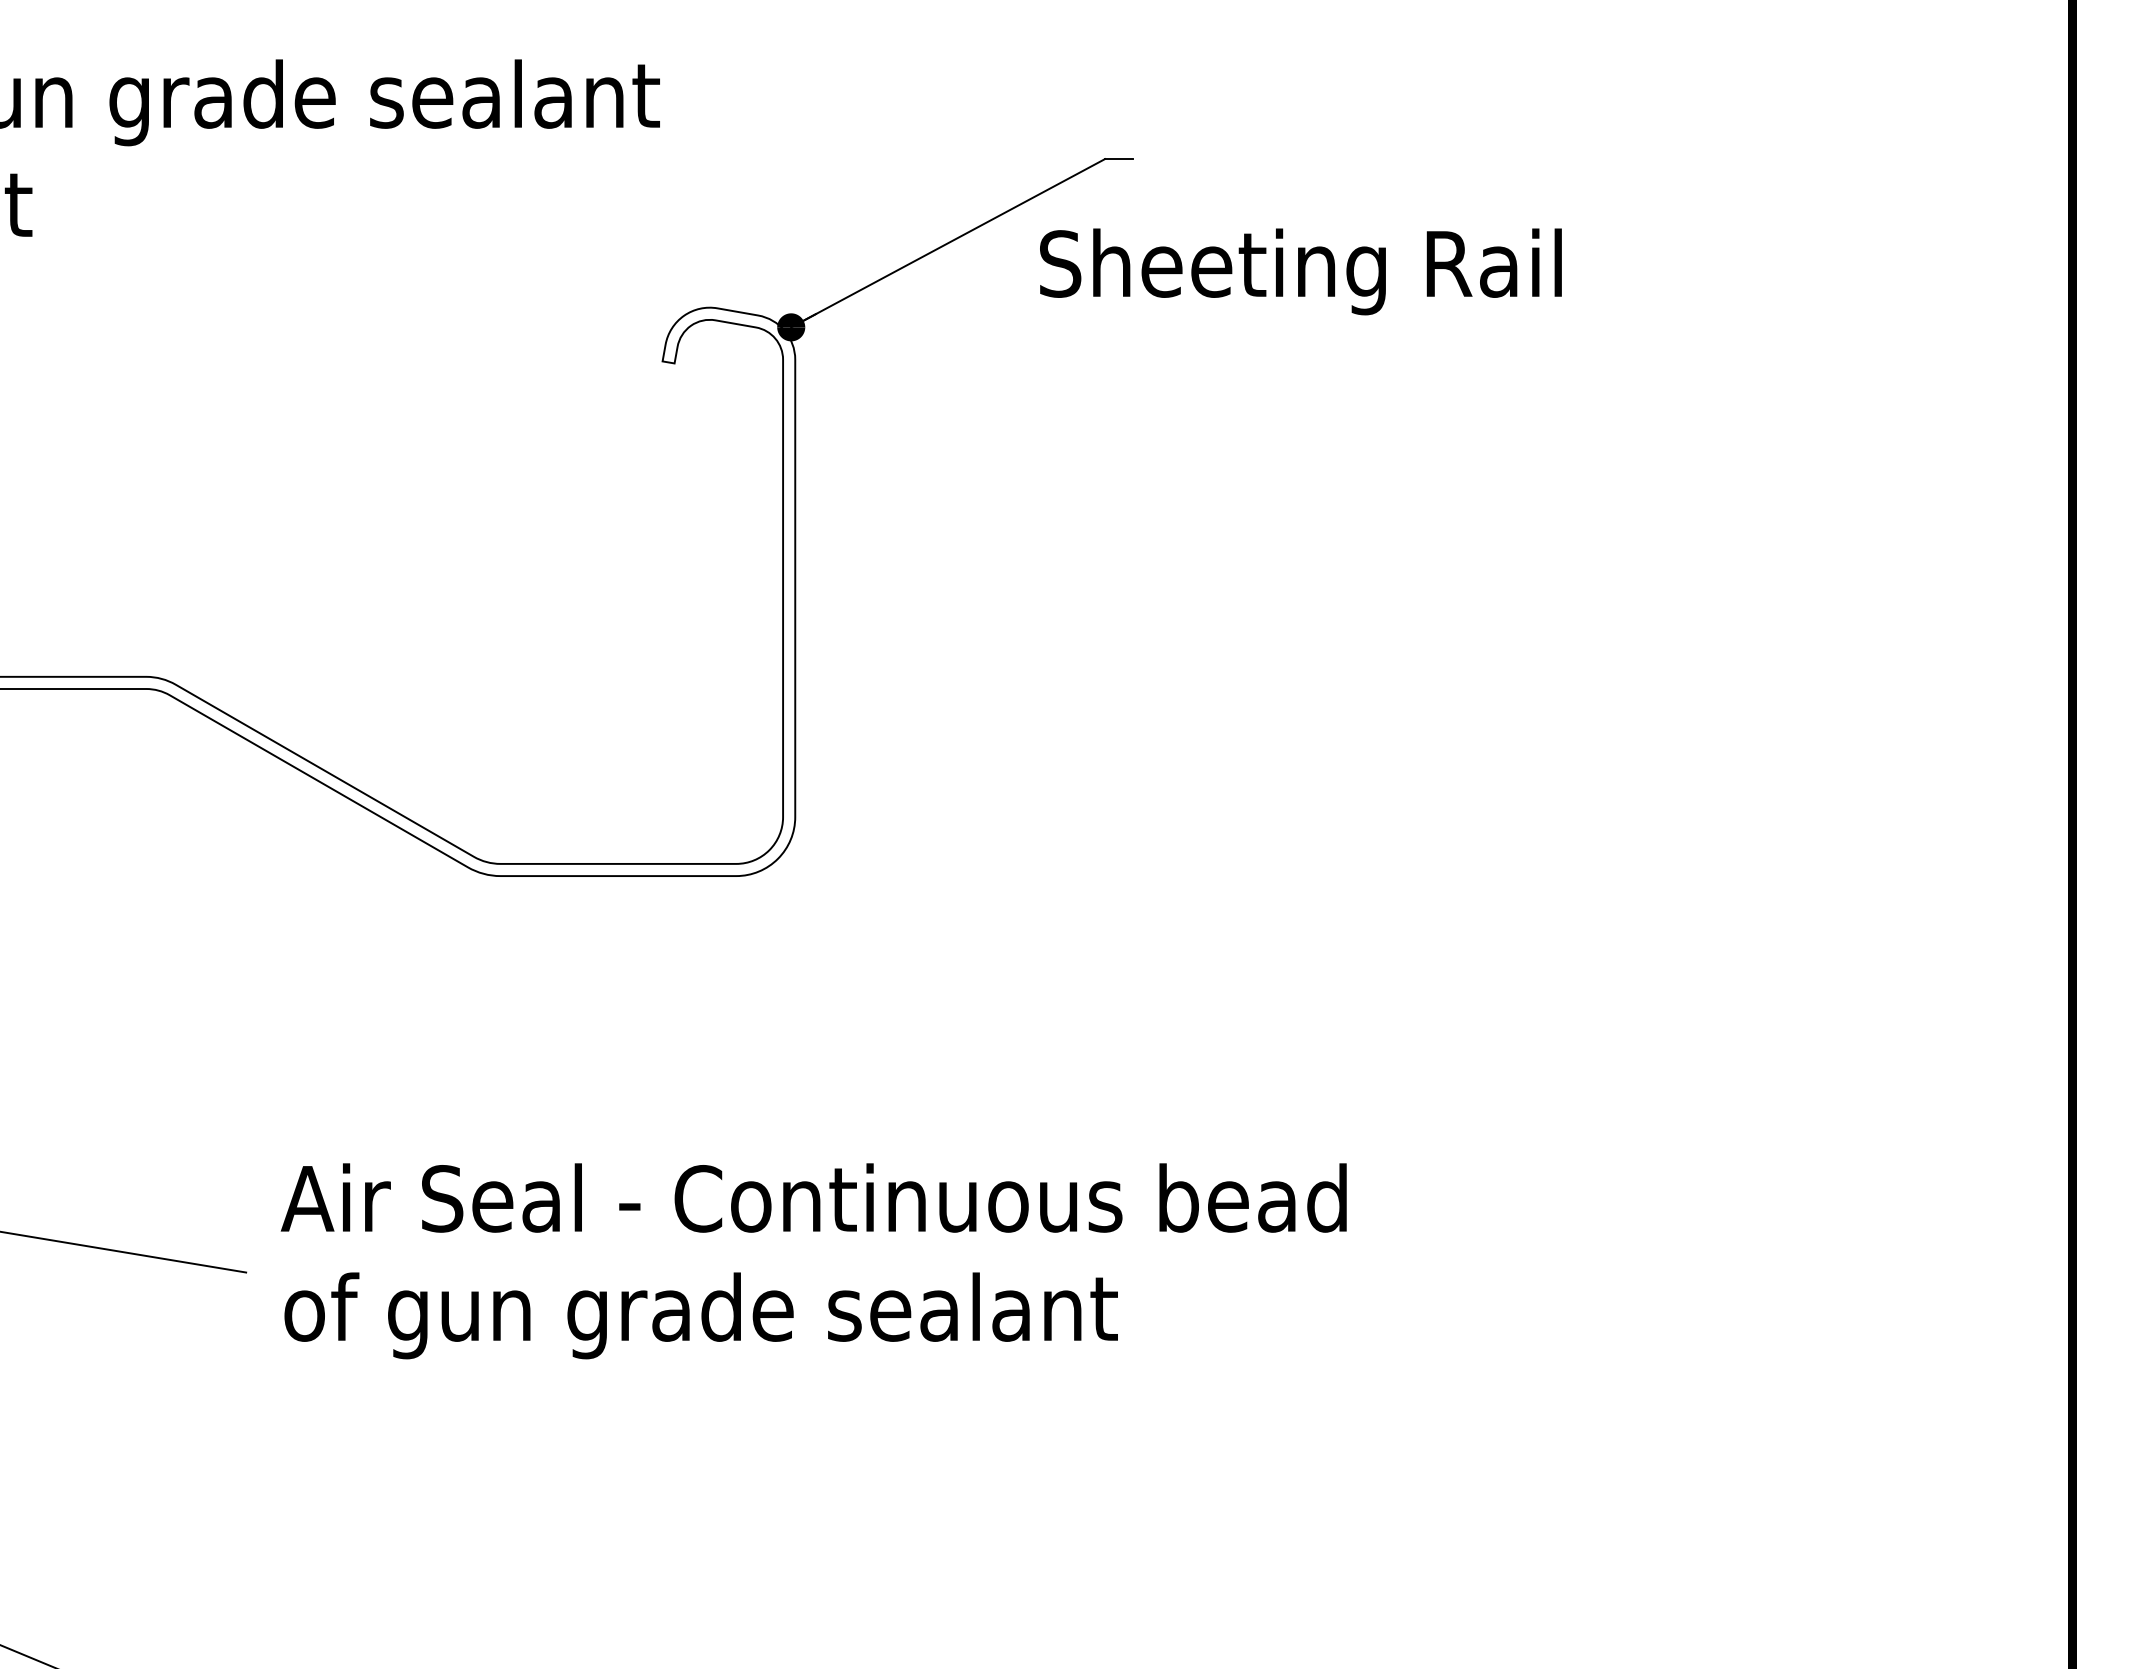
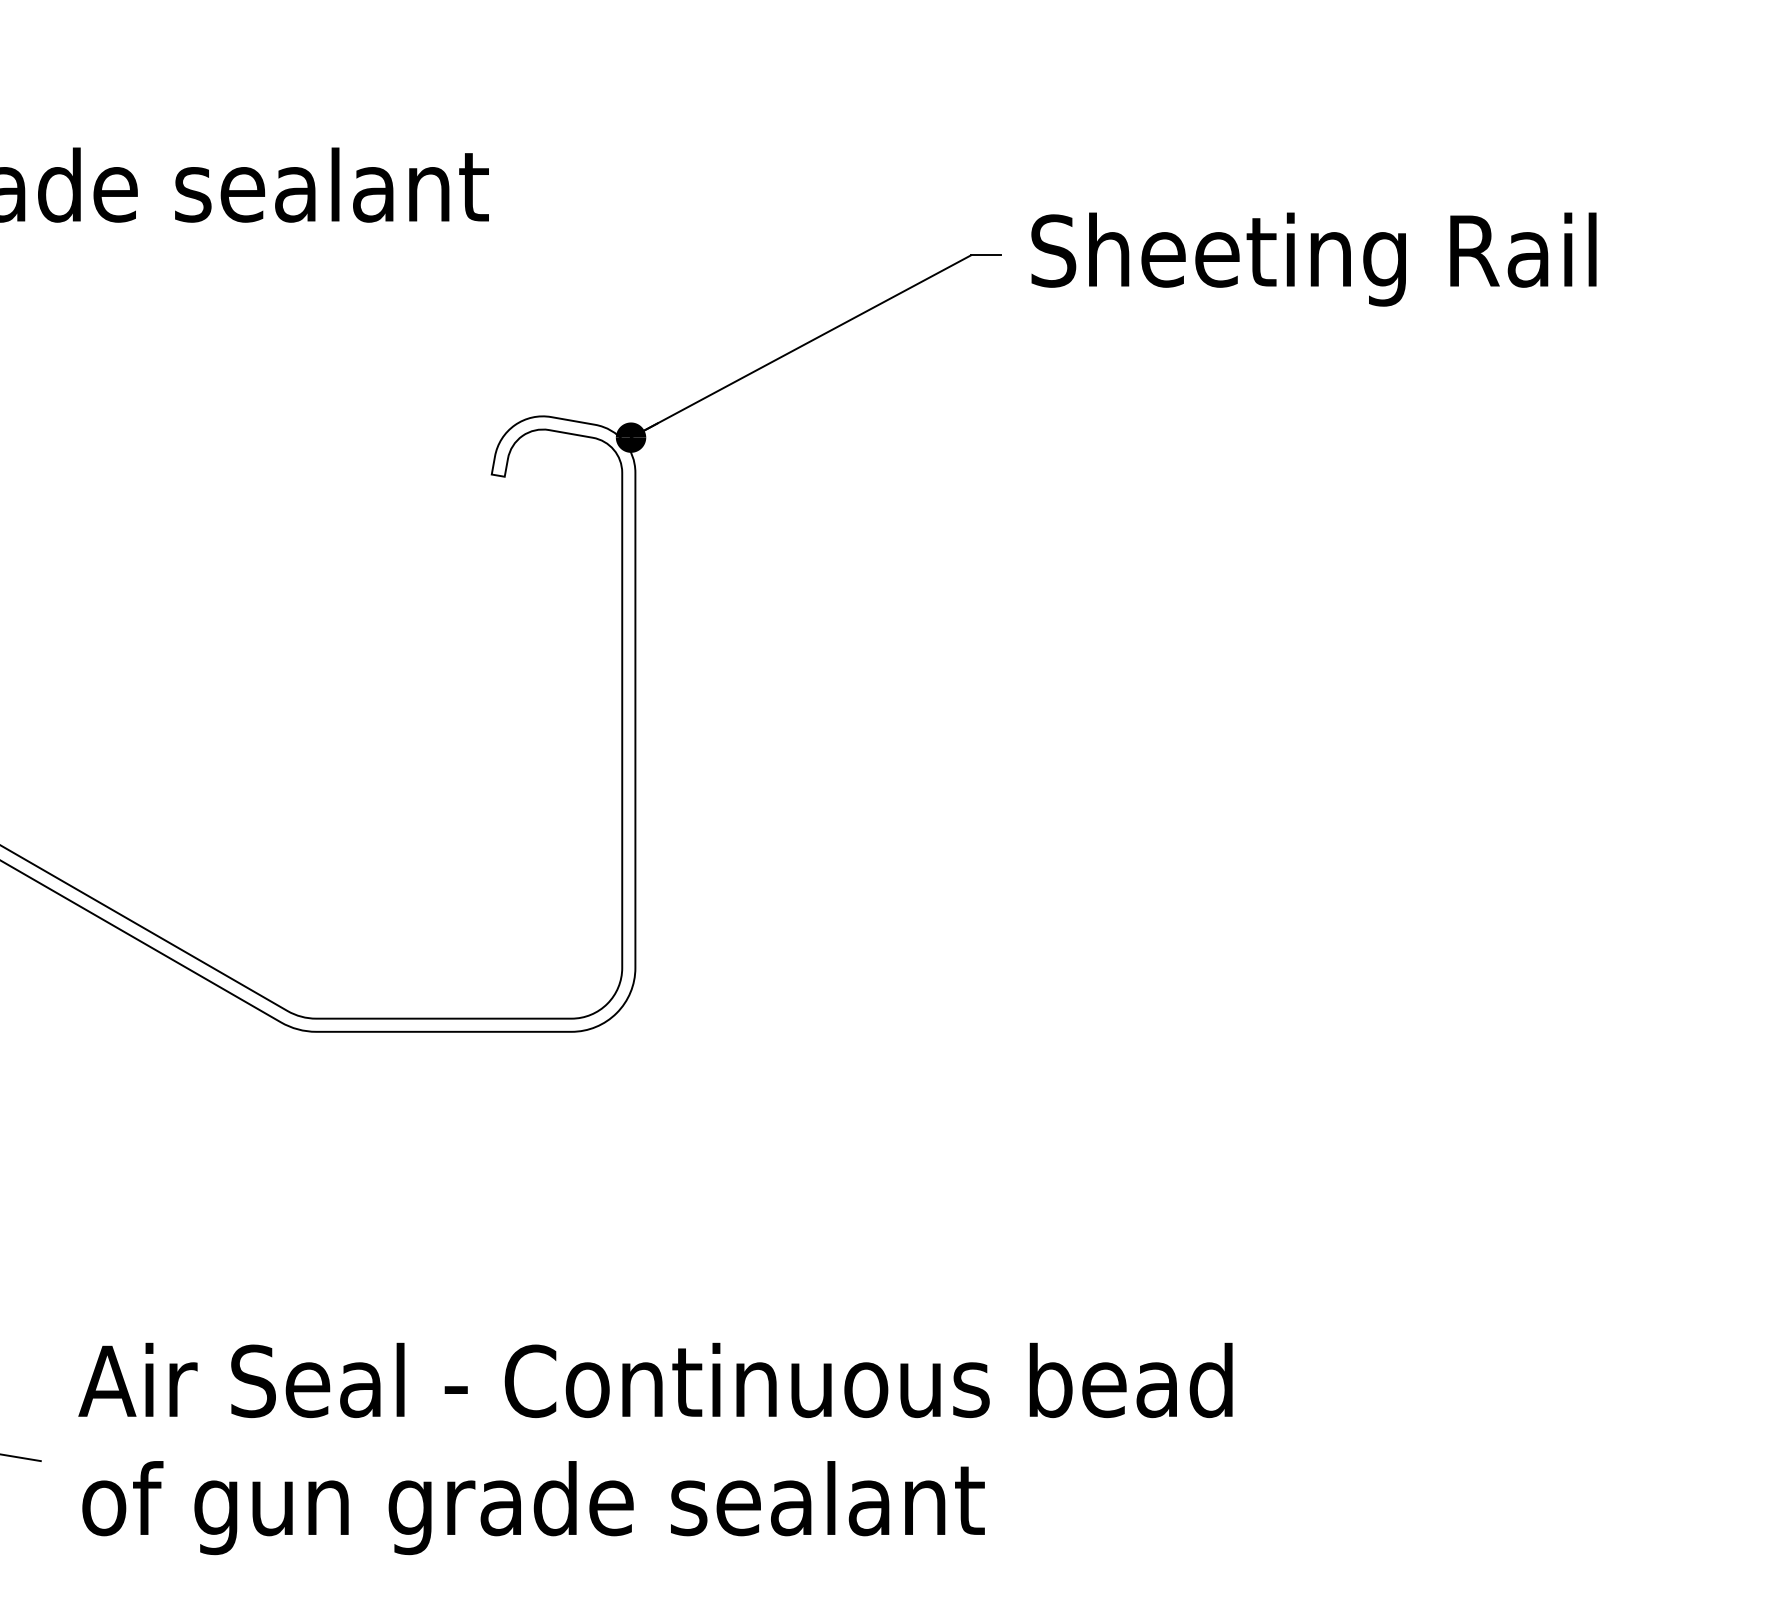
text: (1300, 271) -> (1313, 259), moved

